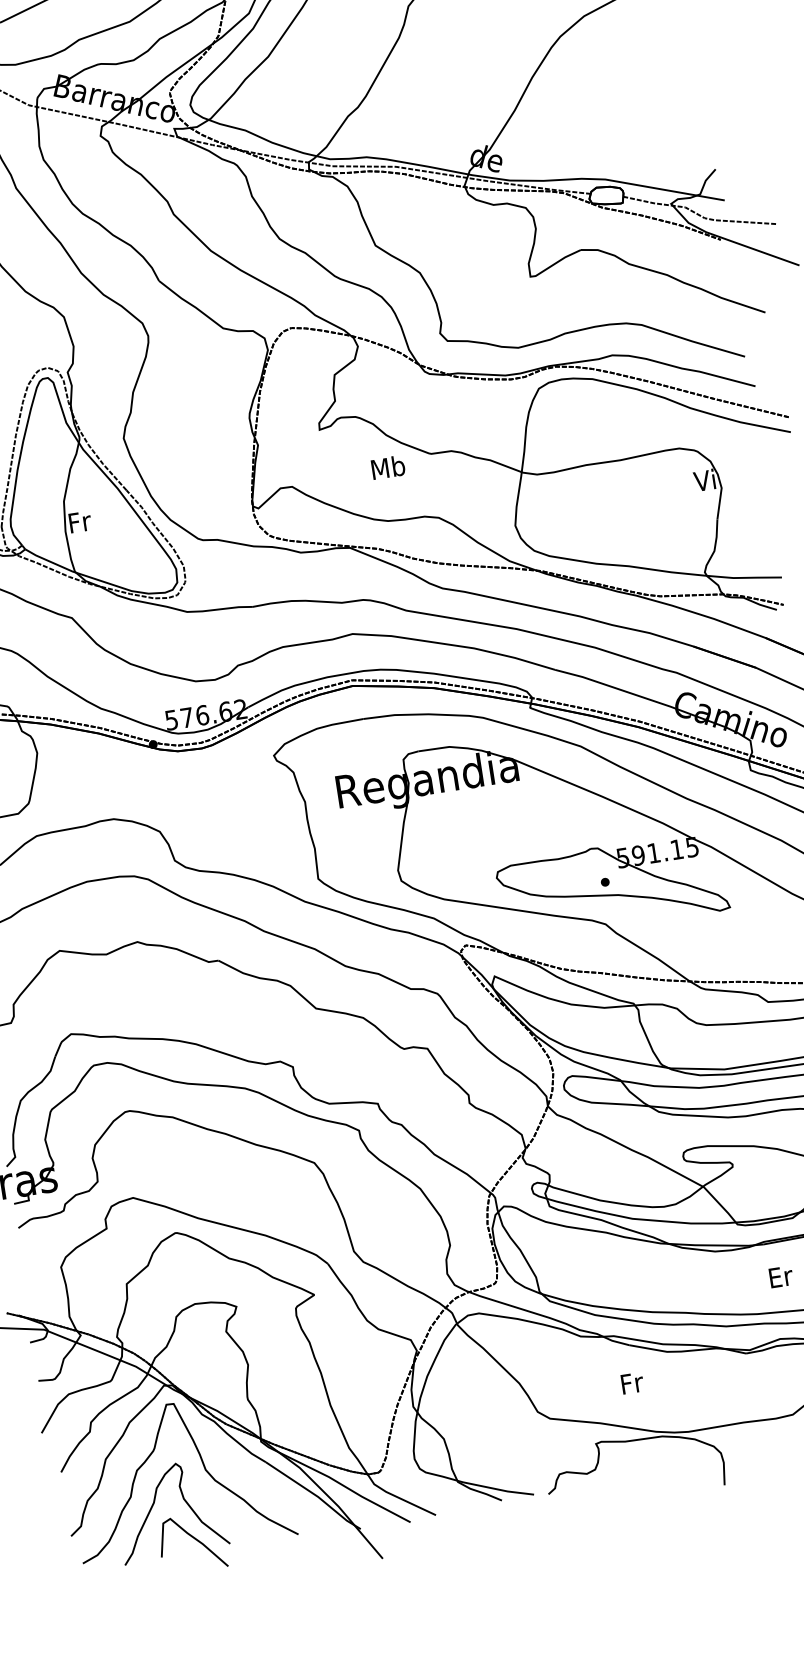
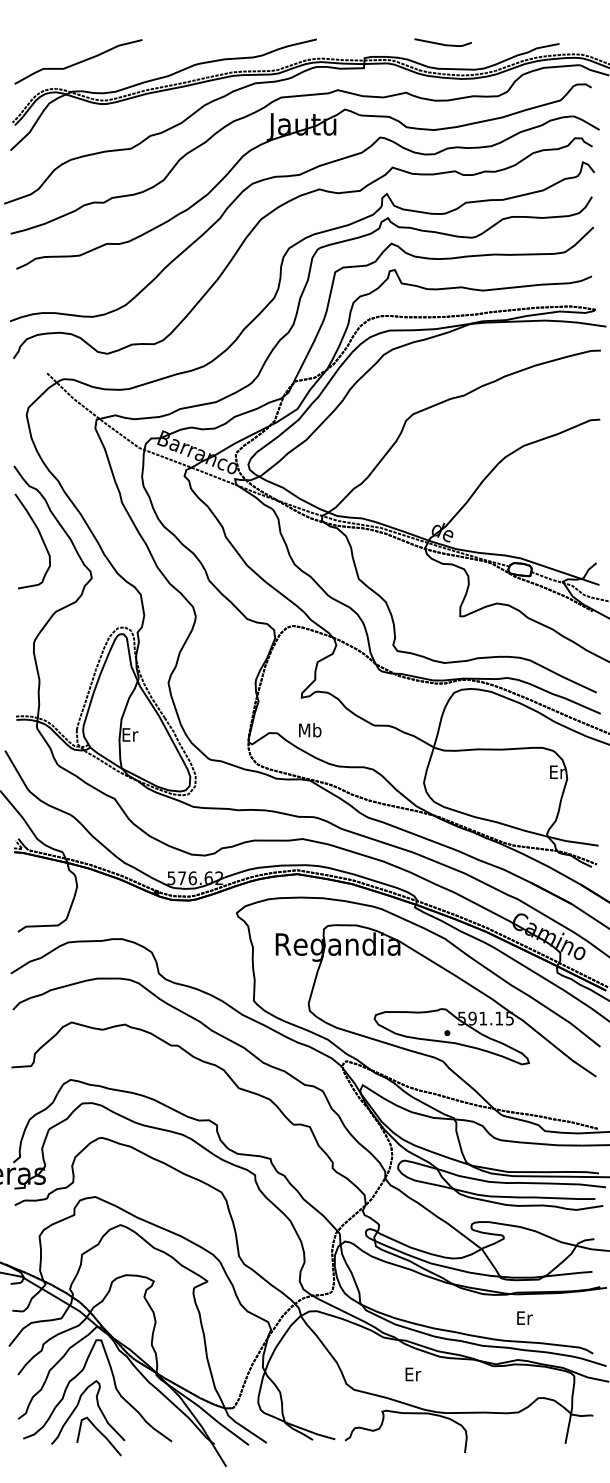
text: (388, 467) -> (310, 730), moved
text: (704, 479) -> (556, 771), Vi -> Er
text: (80, 521) -> (130, 734), Fr -> Er
text: (632, 1383) -> (413, 1374), Fr -> Er

